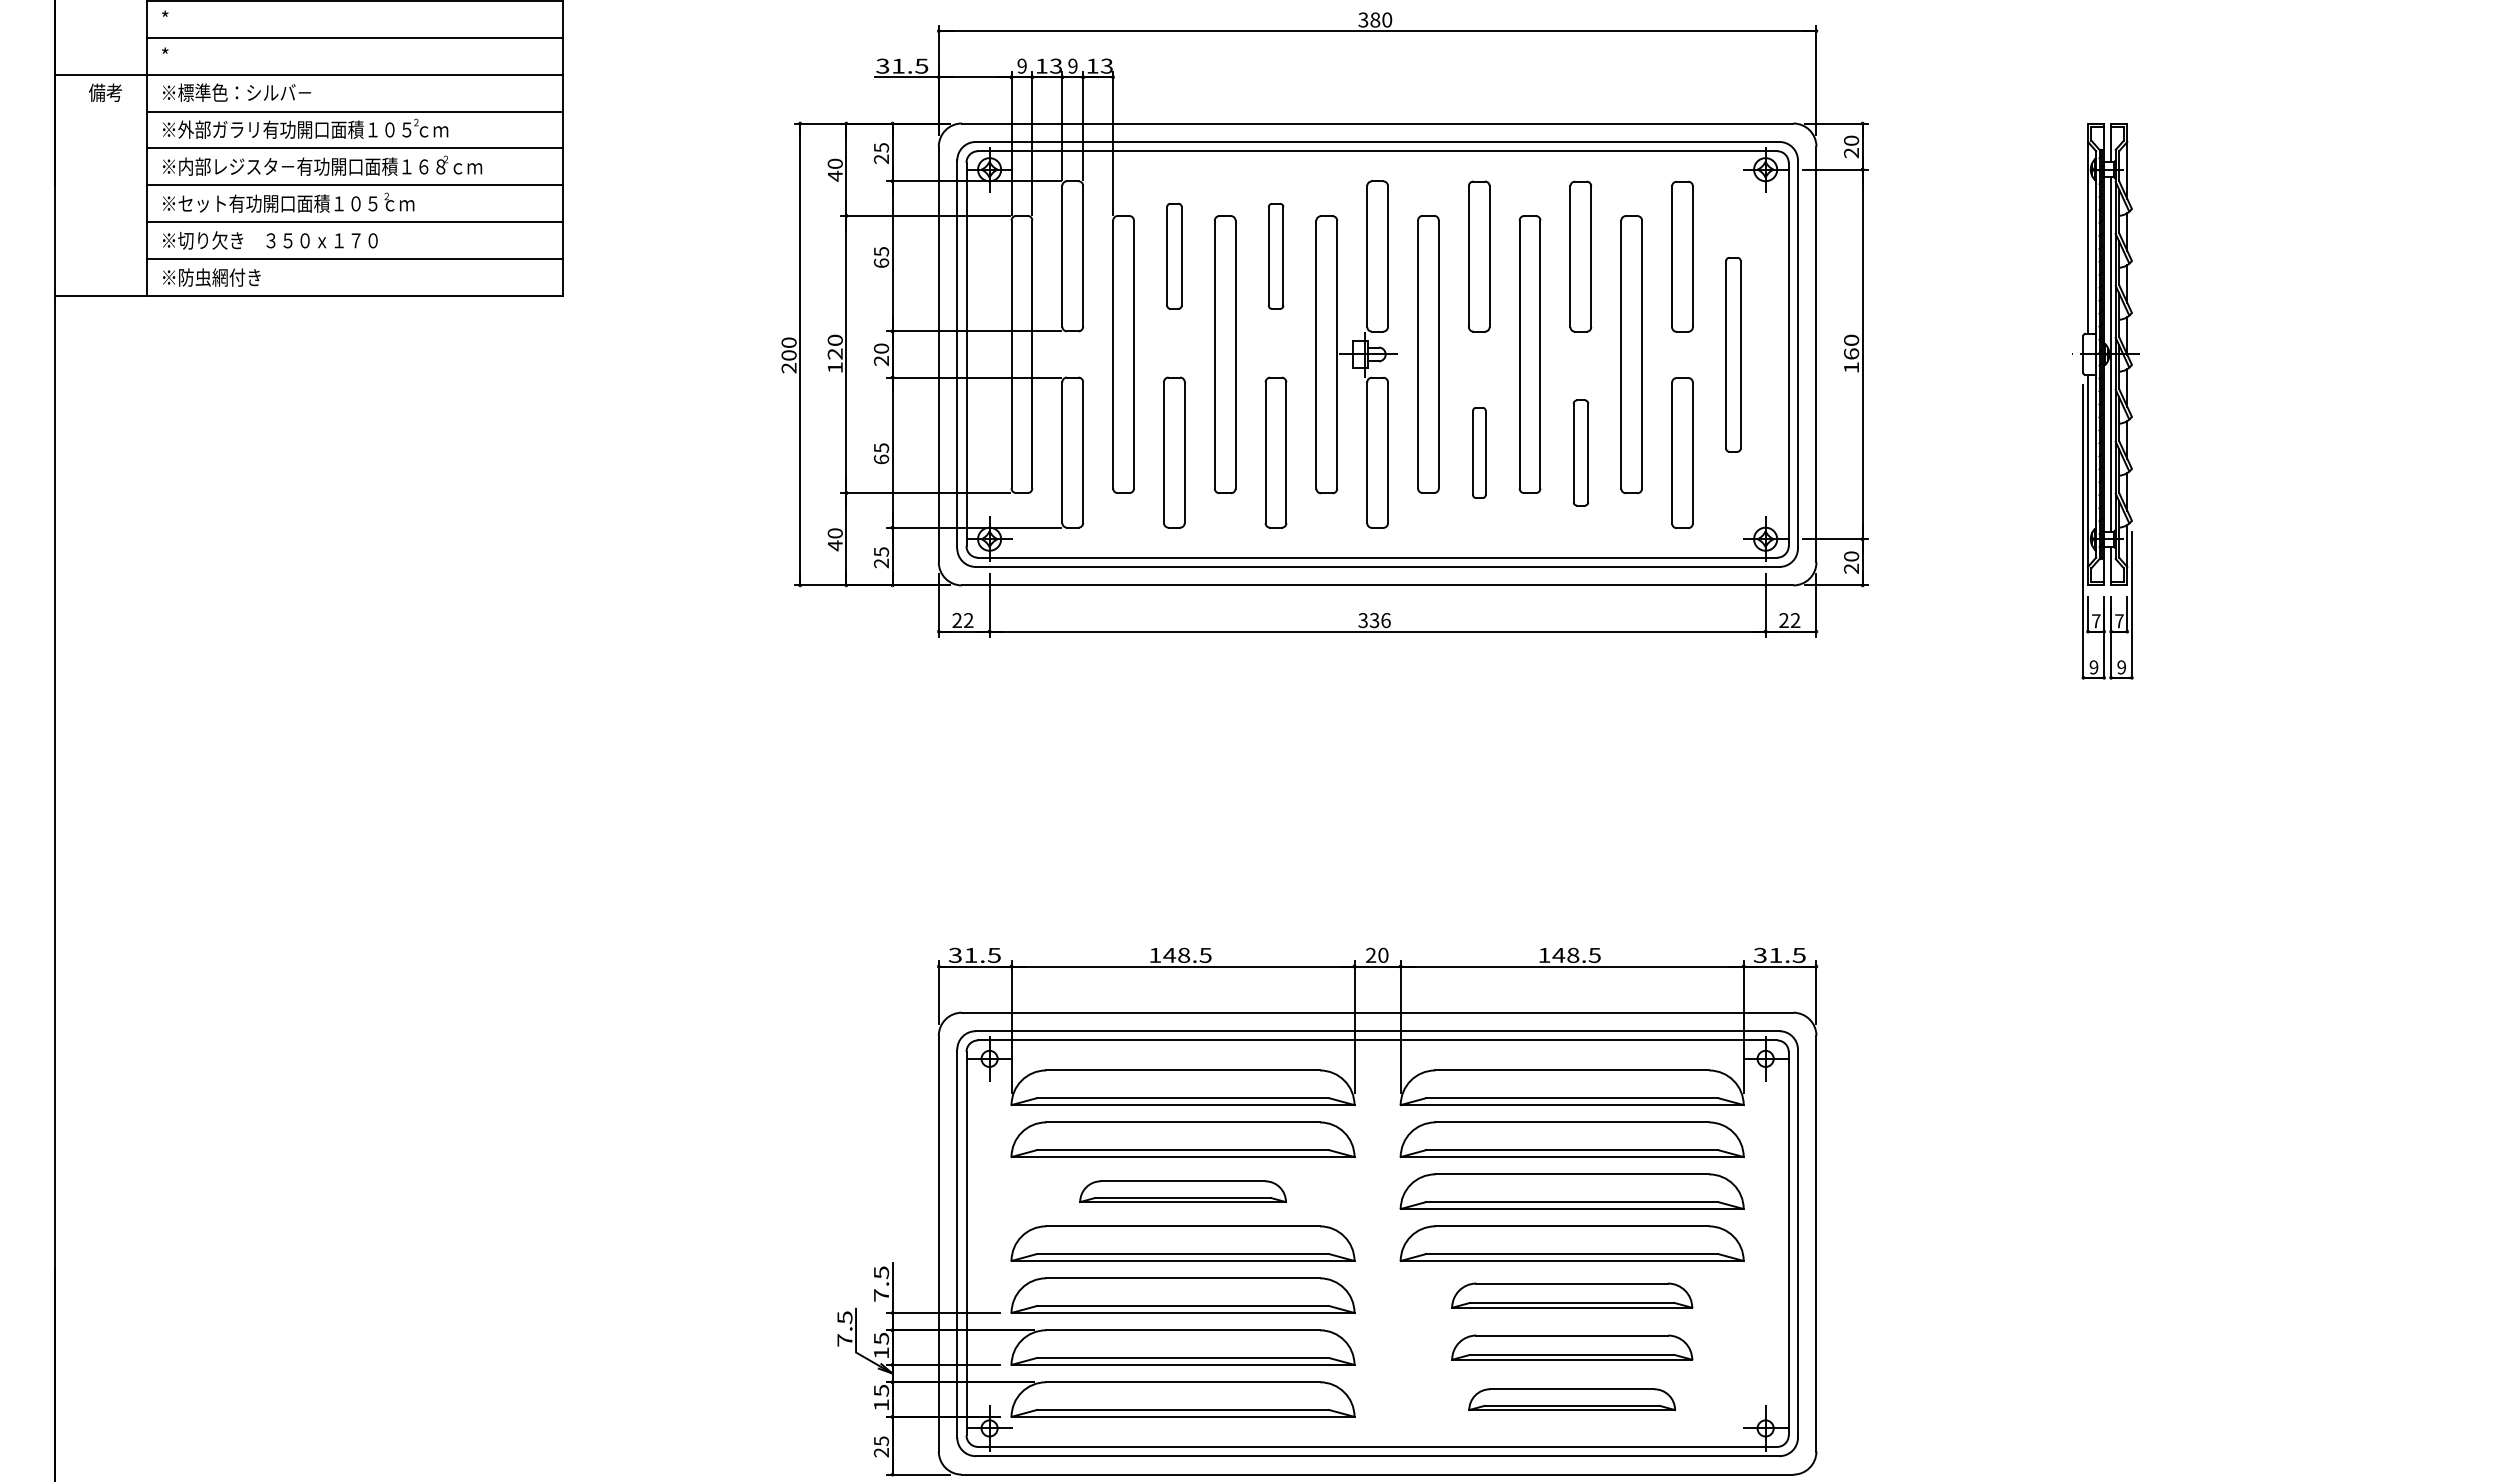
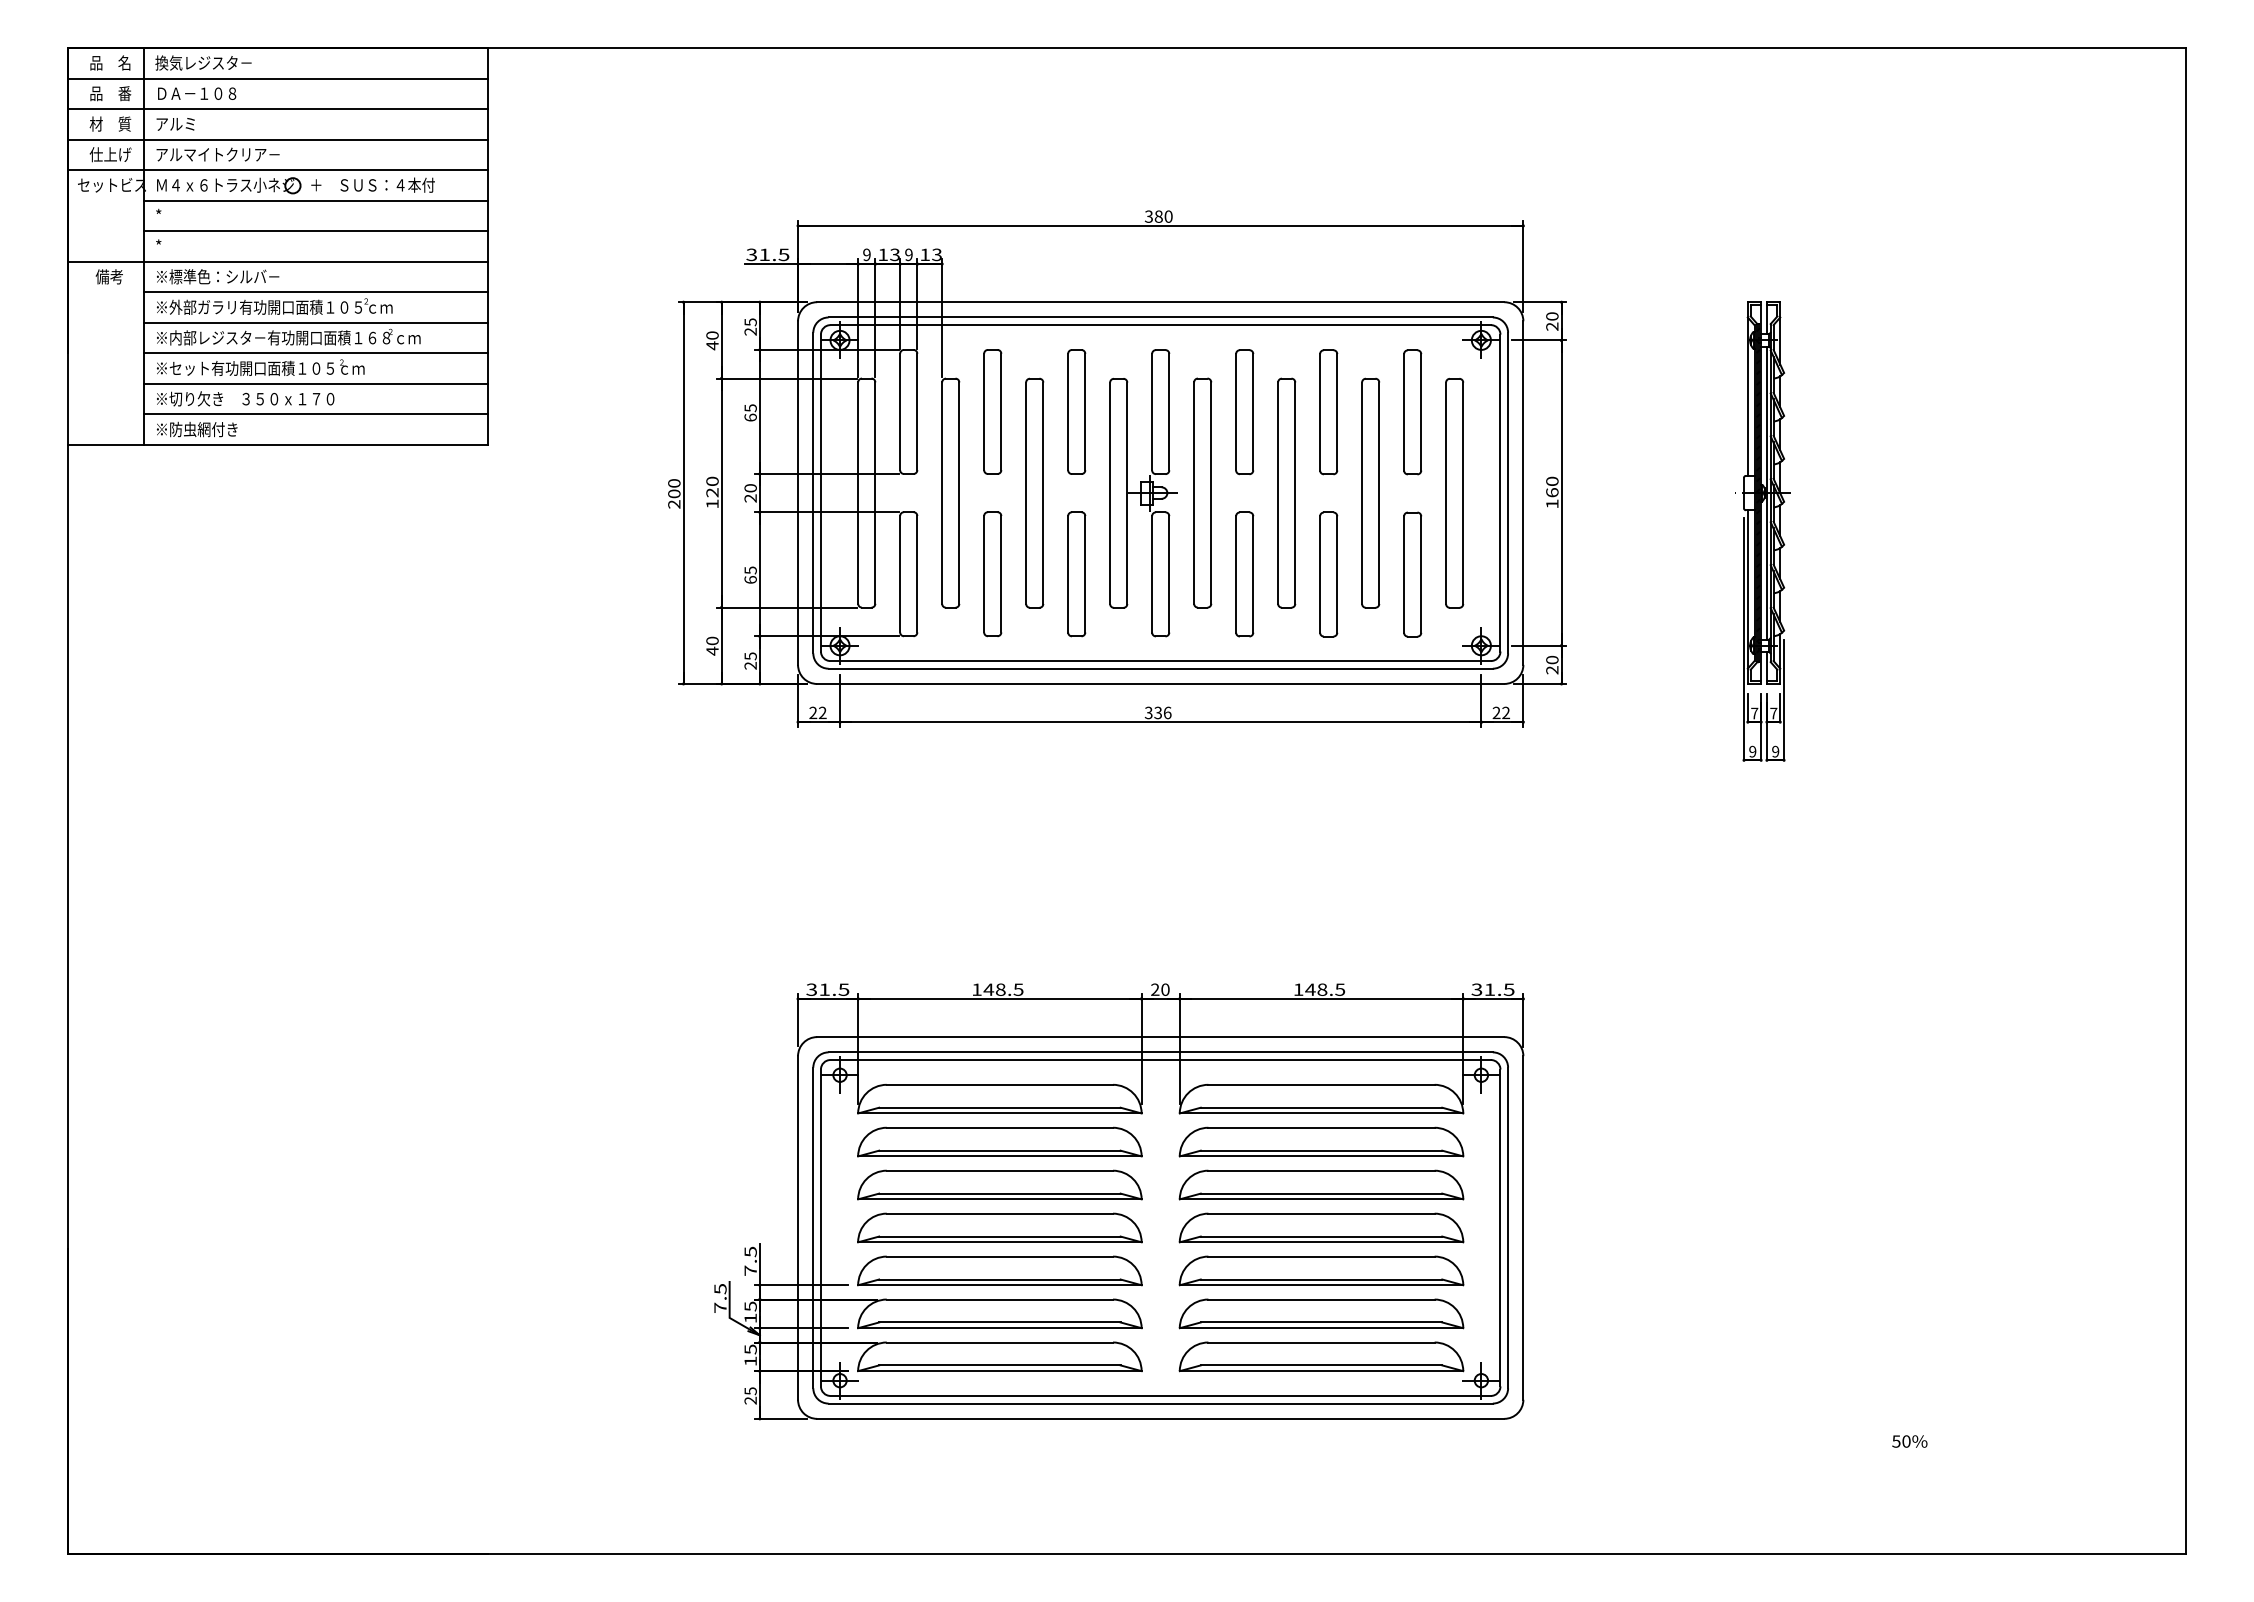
part: (1174, 255) -> (992, 411), size x1.43
part: (1275, 255) -> (1076, 411), size x1.43
part: (1733, 354) -> (1454, 493), size x1.43
part: (1479, 452) -> (1244, 574), size x1.67
part: (1580, 452) -> (1328, 574), size x1.43
part: (1182, 1191) -> (999, 1184), size x1.67
part: (1572, 1295) -> (1321, 1270), size x1.43
part: (1572, 1347) -> (1321, 1313), size x1.43
part: (1572, 1399) -> (1321, 1356), size x1.67

